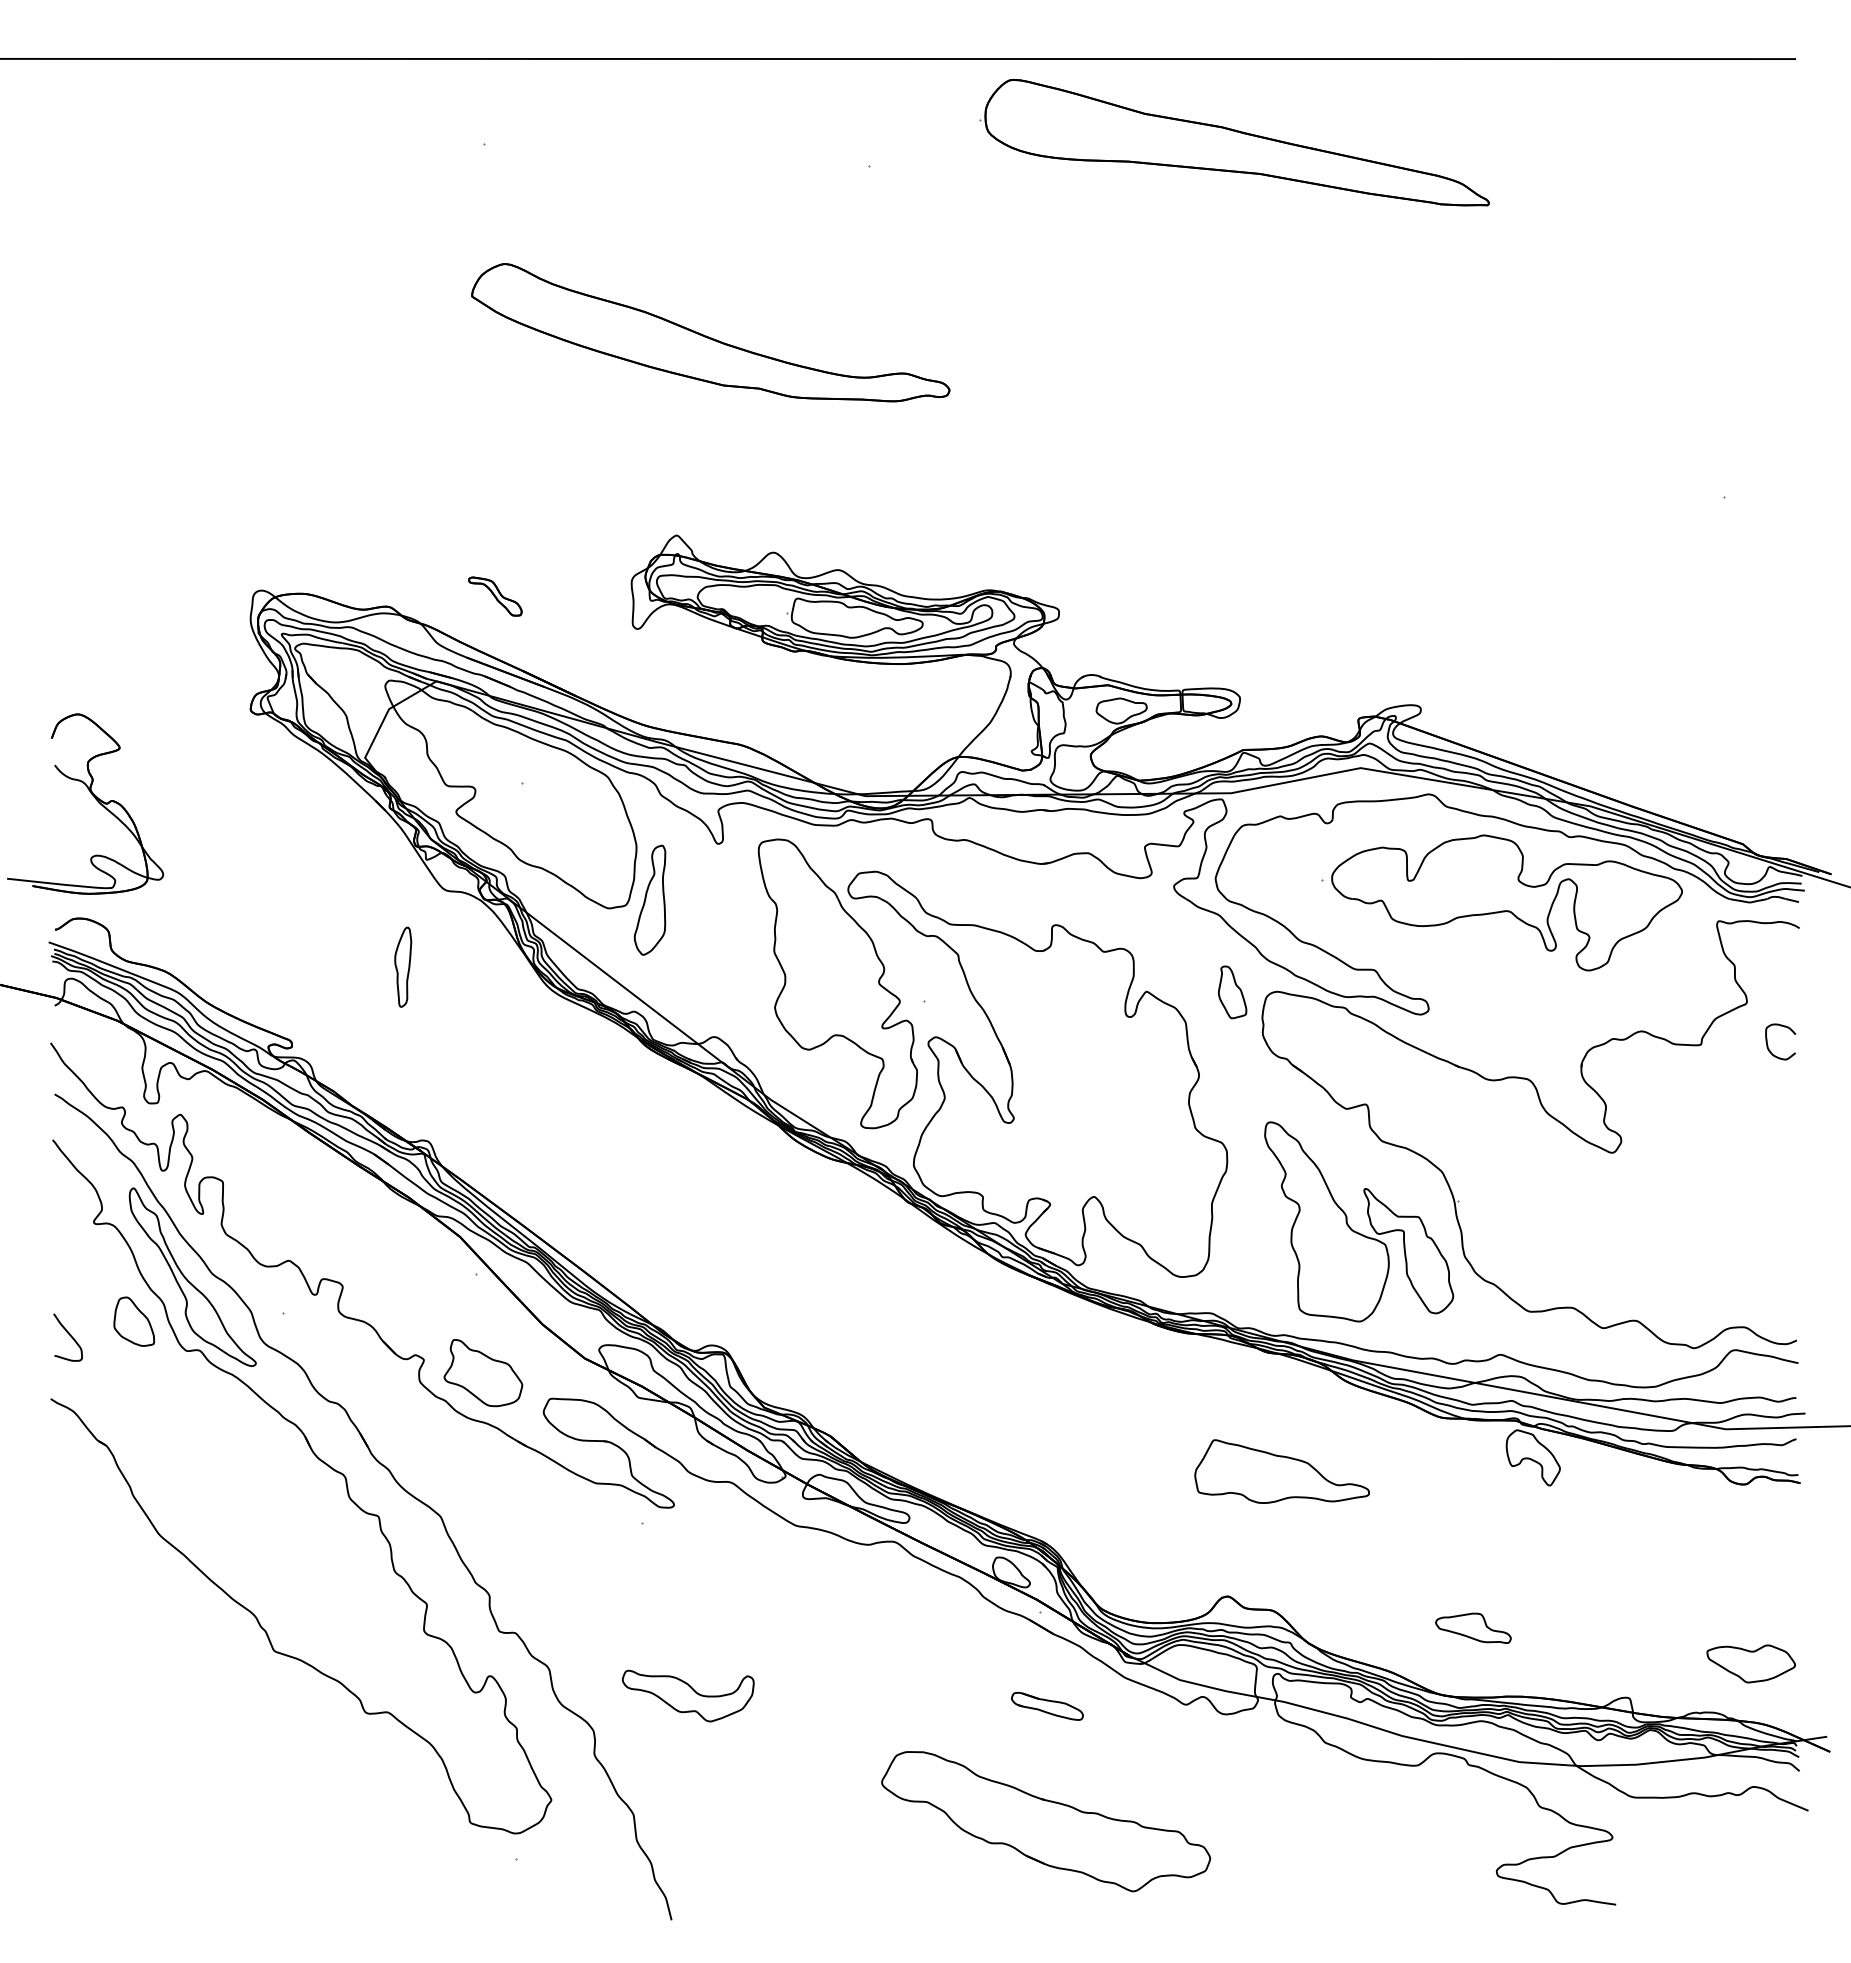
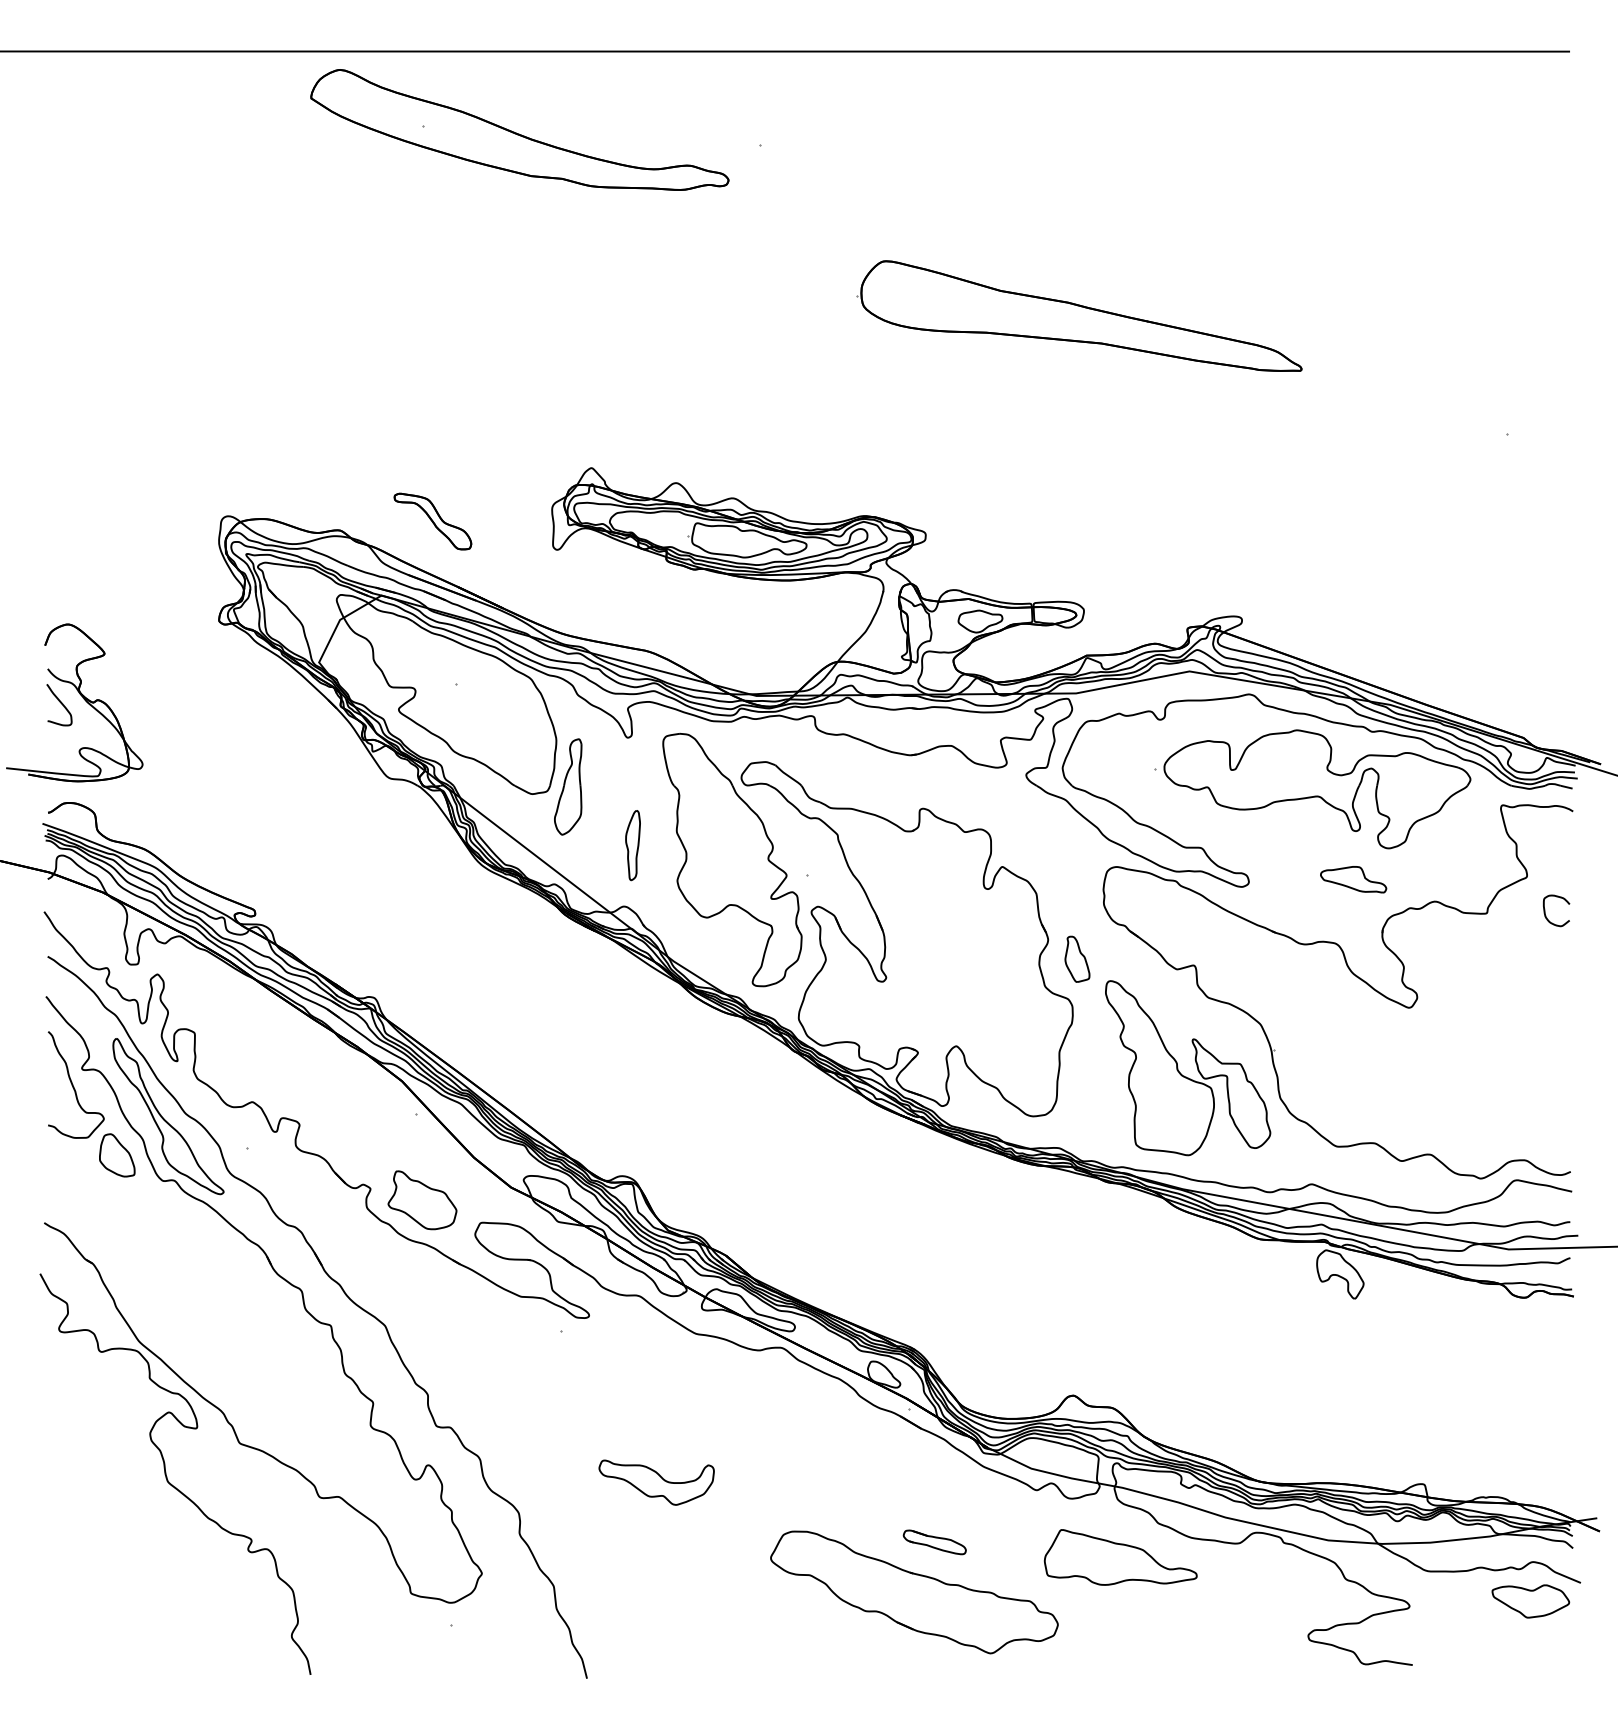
part: (1234, 142) -> (1079, 315), moved
part: (710, 332) -> (519, 129), moved
part: (495, 596) -> (433, 521), size x1.67
part: (403, 966) -> (633, 844), moved
part: (1232, 992) -> (1077, 959), moved
curve: (84, 1241) -> (73, 1085), added
curve: (69, 1335) -> (60, 703), moved
part: (1281, 1471) -> (1120, 1557), moved
part: (1473, 1627) -> (1353, 878), moved
part: (1750, 1663) -> (1530, 1601), moved
curve: (191, 1689) -> (167, 1476), added
part: (687, 1695) -> (656, 1482), moved
part: (1047, 1705) -> (934, 1541), moved

